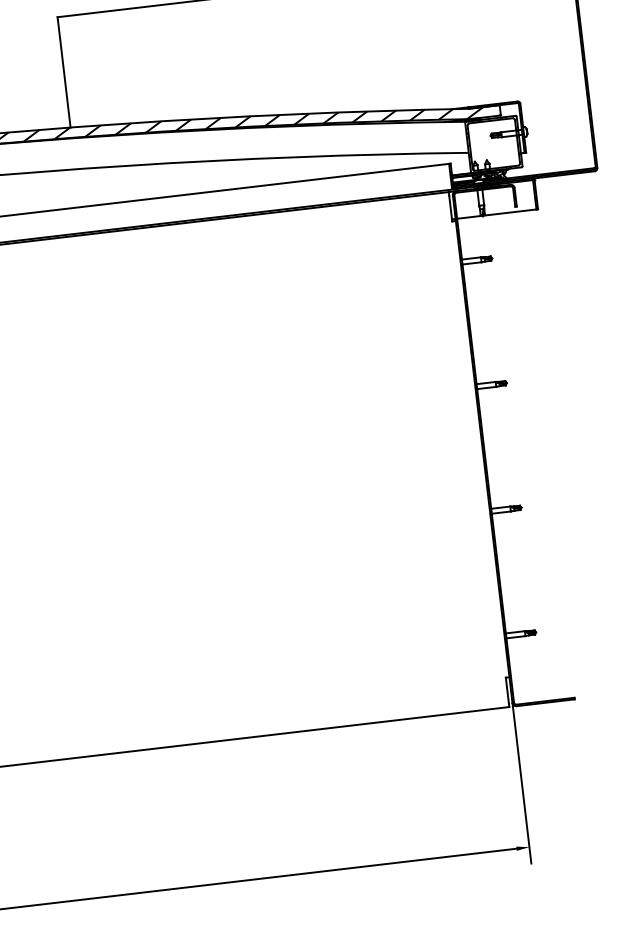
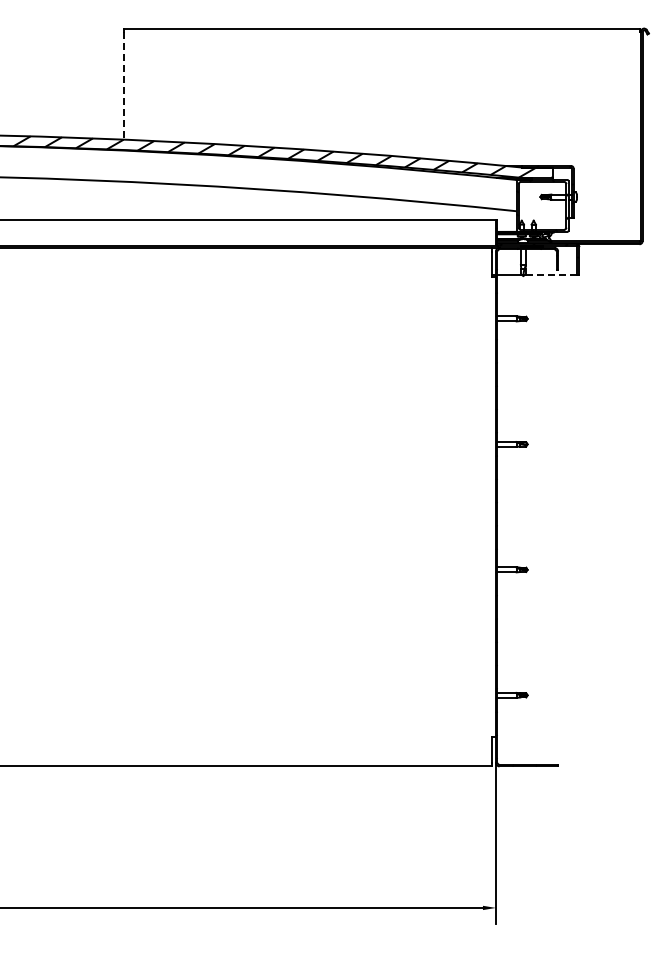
line: (64, 73) -> (124, 85), solid -> dashed
line: (509, 212) -> (550, 275), solid -> dashed

